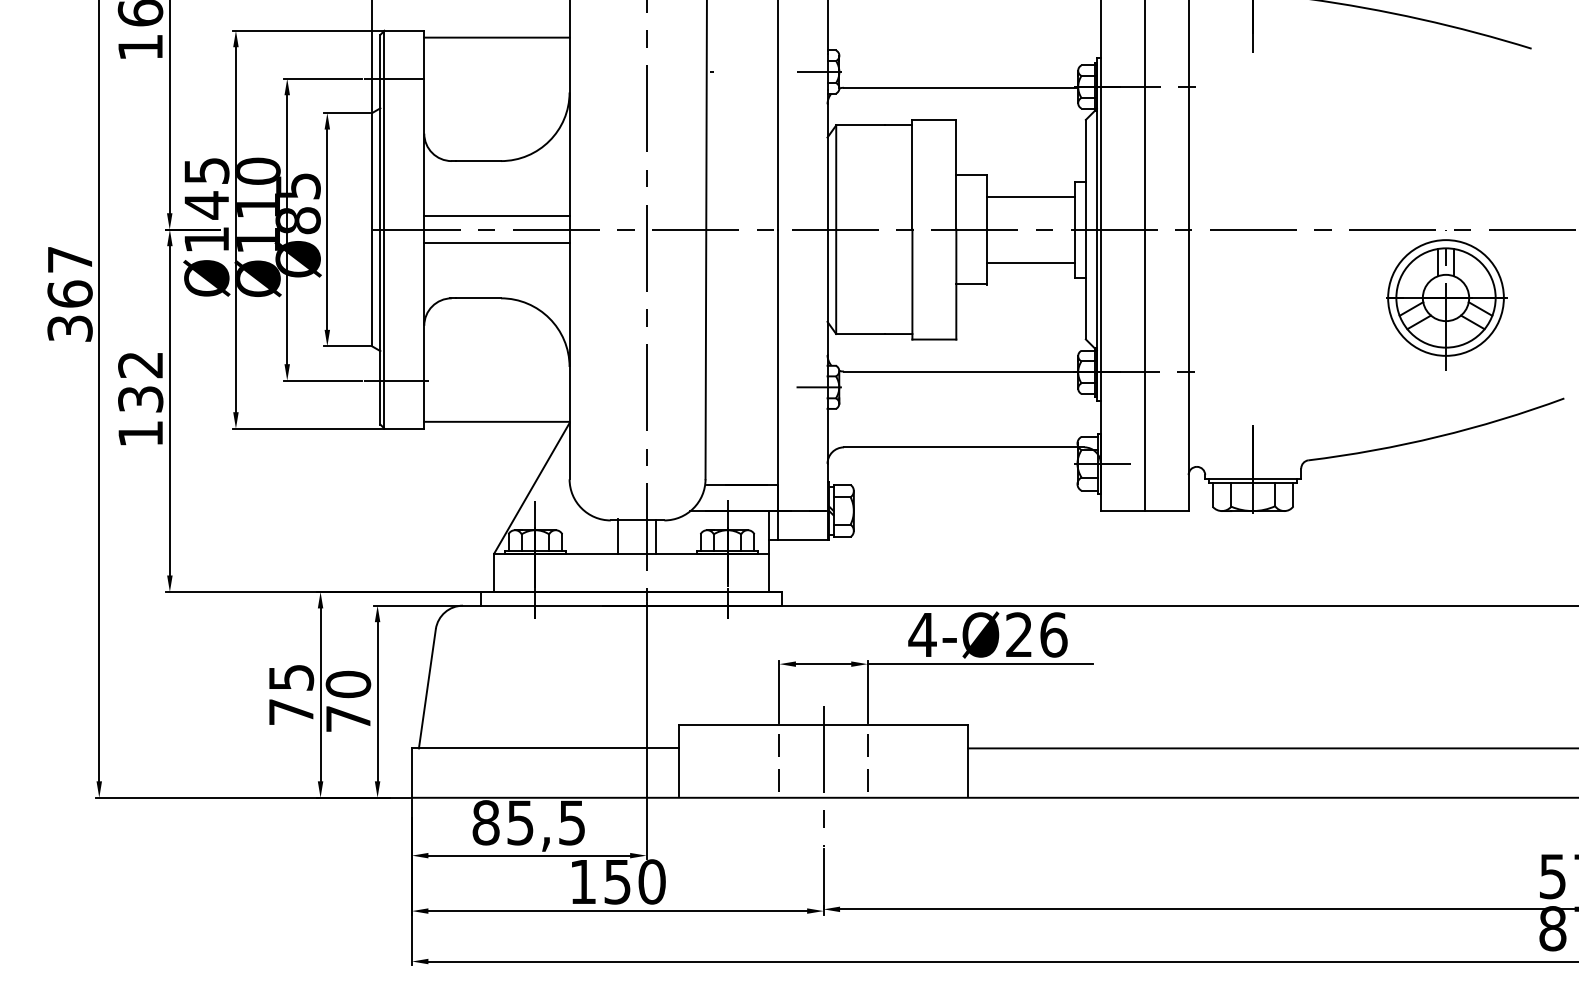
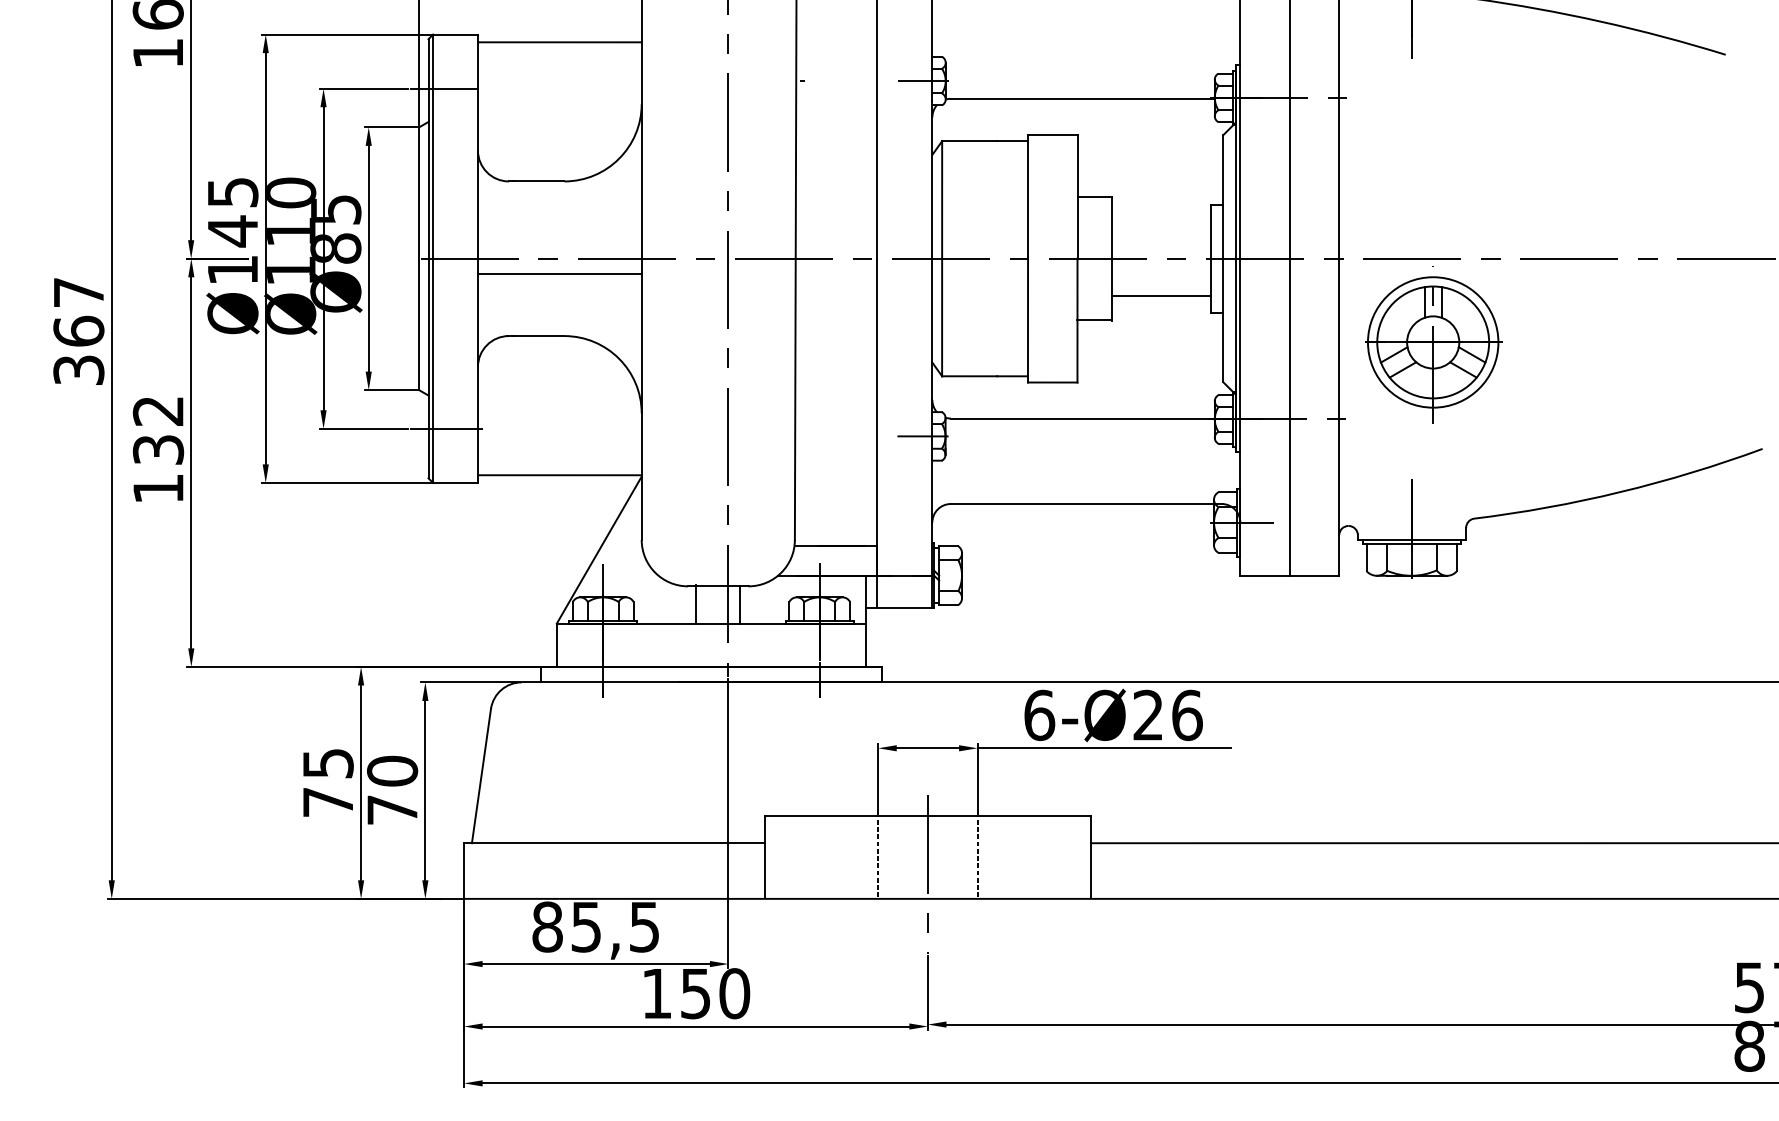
line: (1030, 196) -> (1161, 221), removed
line: (496, 215) -> (559, 242), removed
part: (1446, 300) -> (1433, 345), moved
text: (922, 634) -> (1039, 714), 4-Ø26 -> 6-Ø26

